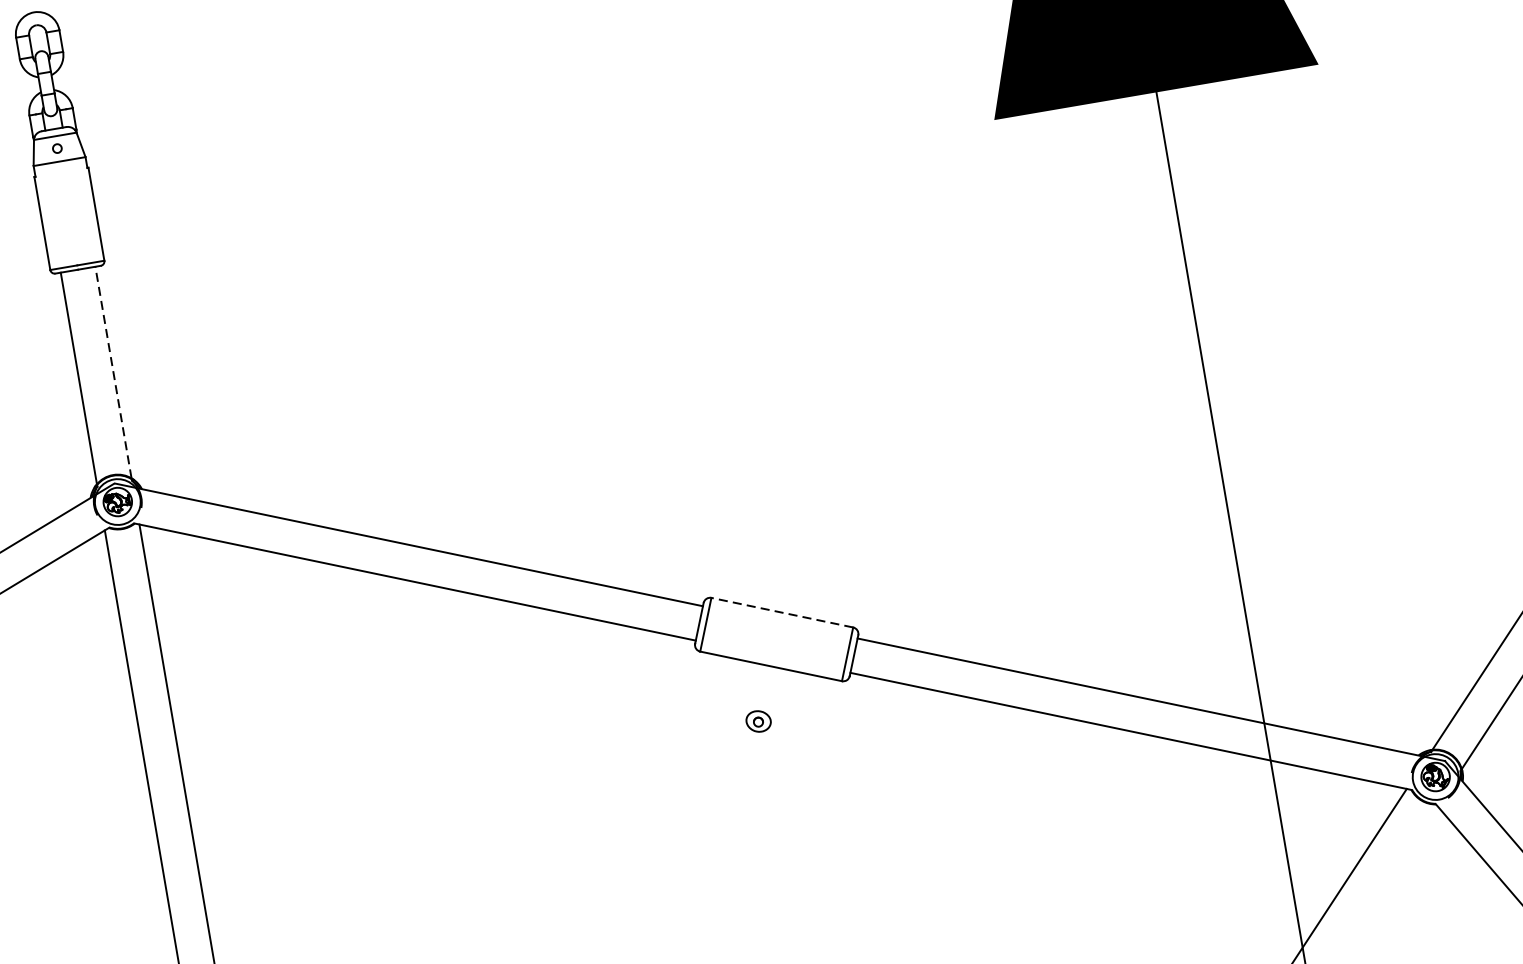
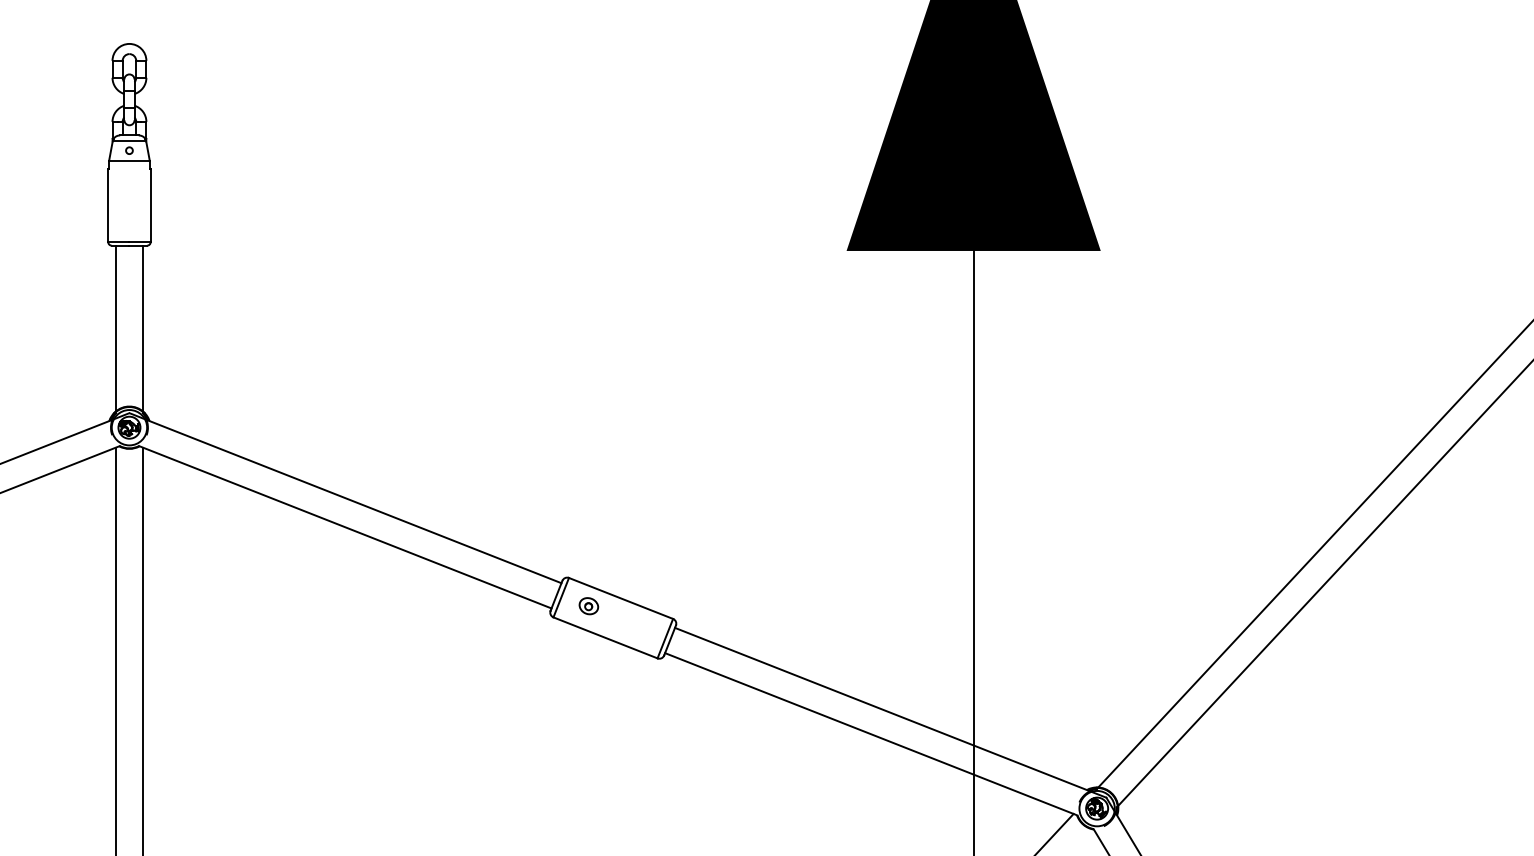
line: (114, 372) -> (143, 328), dashed -> solid
line: (782, 612) -> (621, 598), dashed -> solid
part: (758, 721) -> (588, 606), moved

